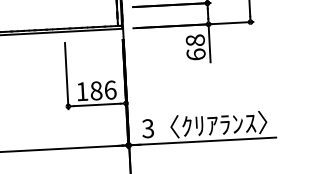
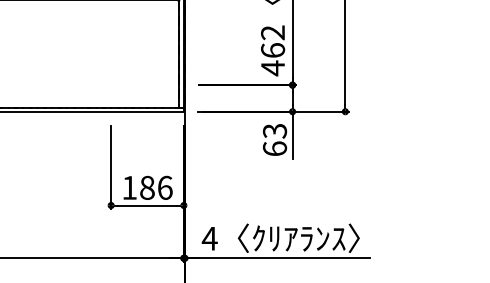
text: (195, 40) -> (274, 130), 68 -> 63
text: (147, 128) -> (209, 238), 3 -> 4

